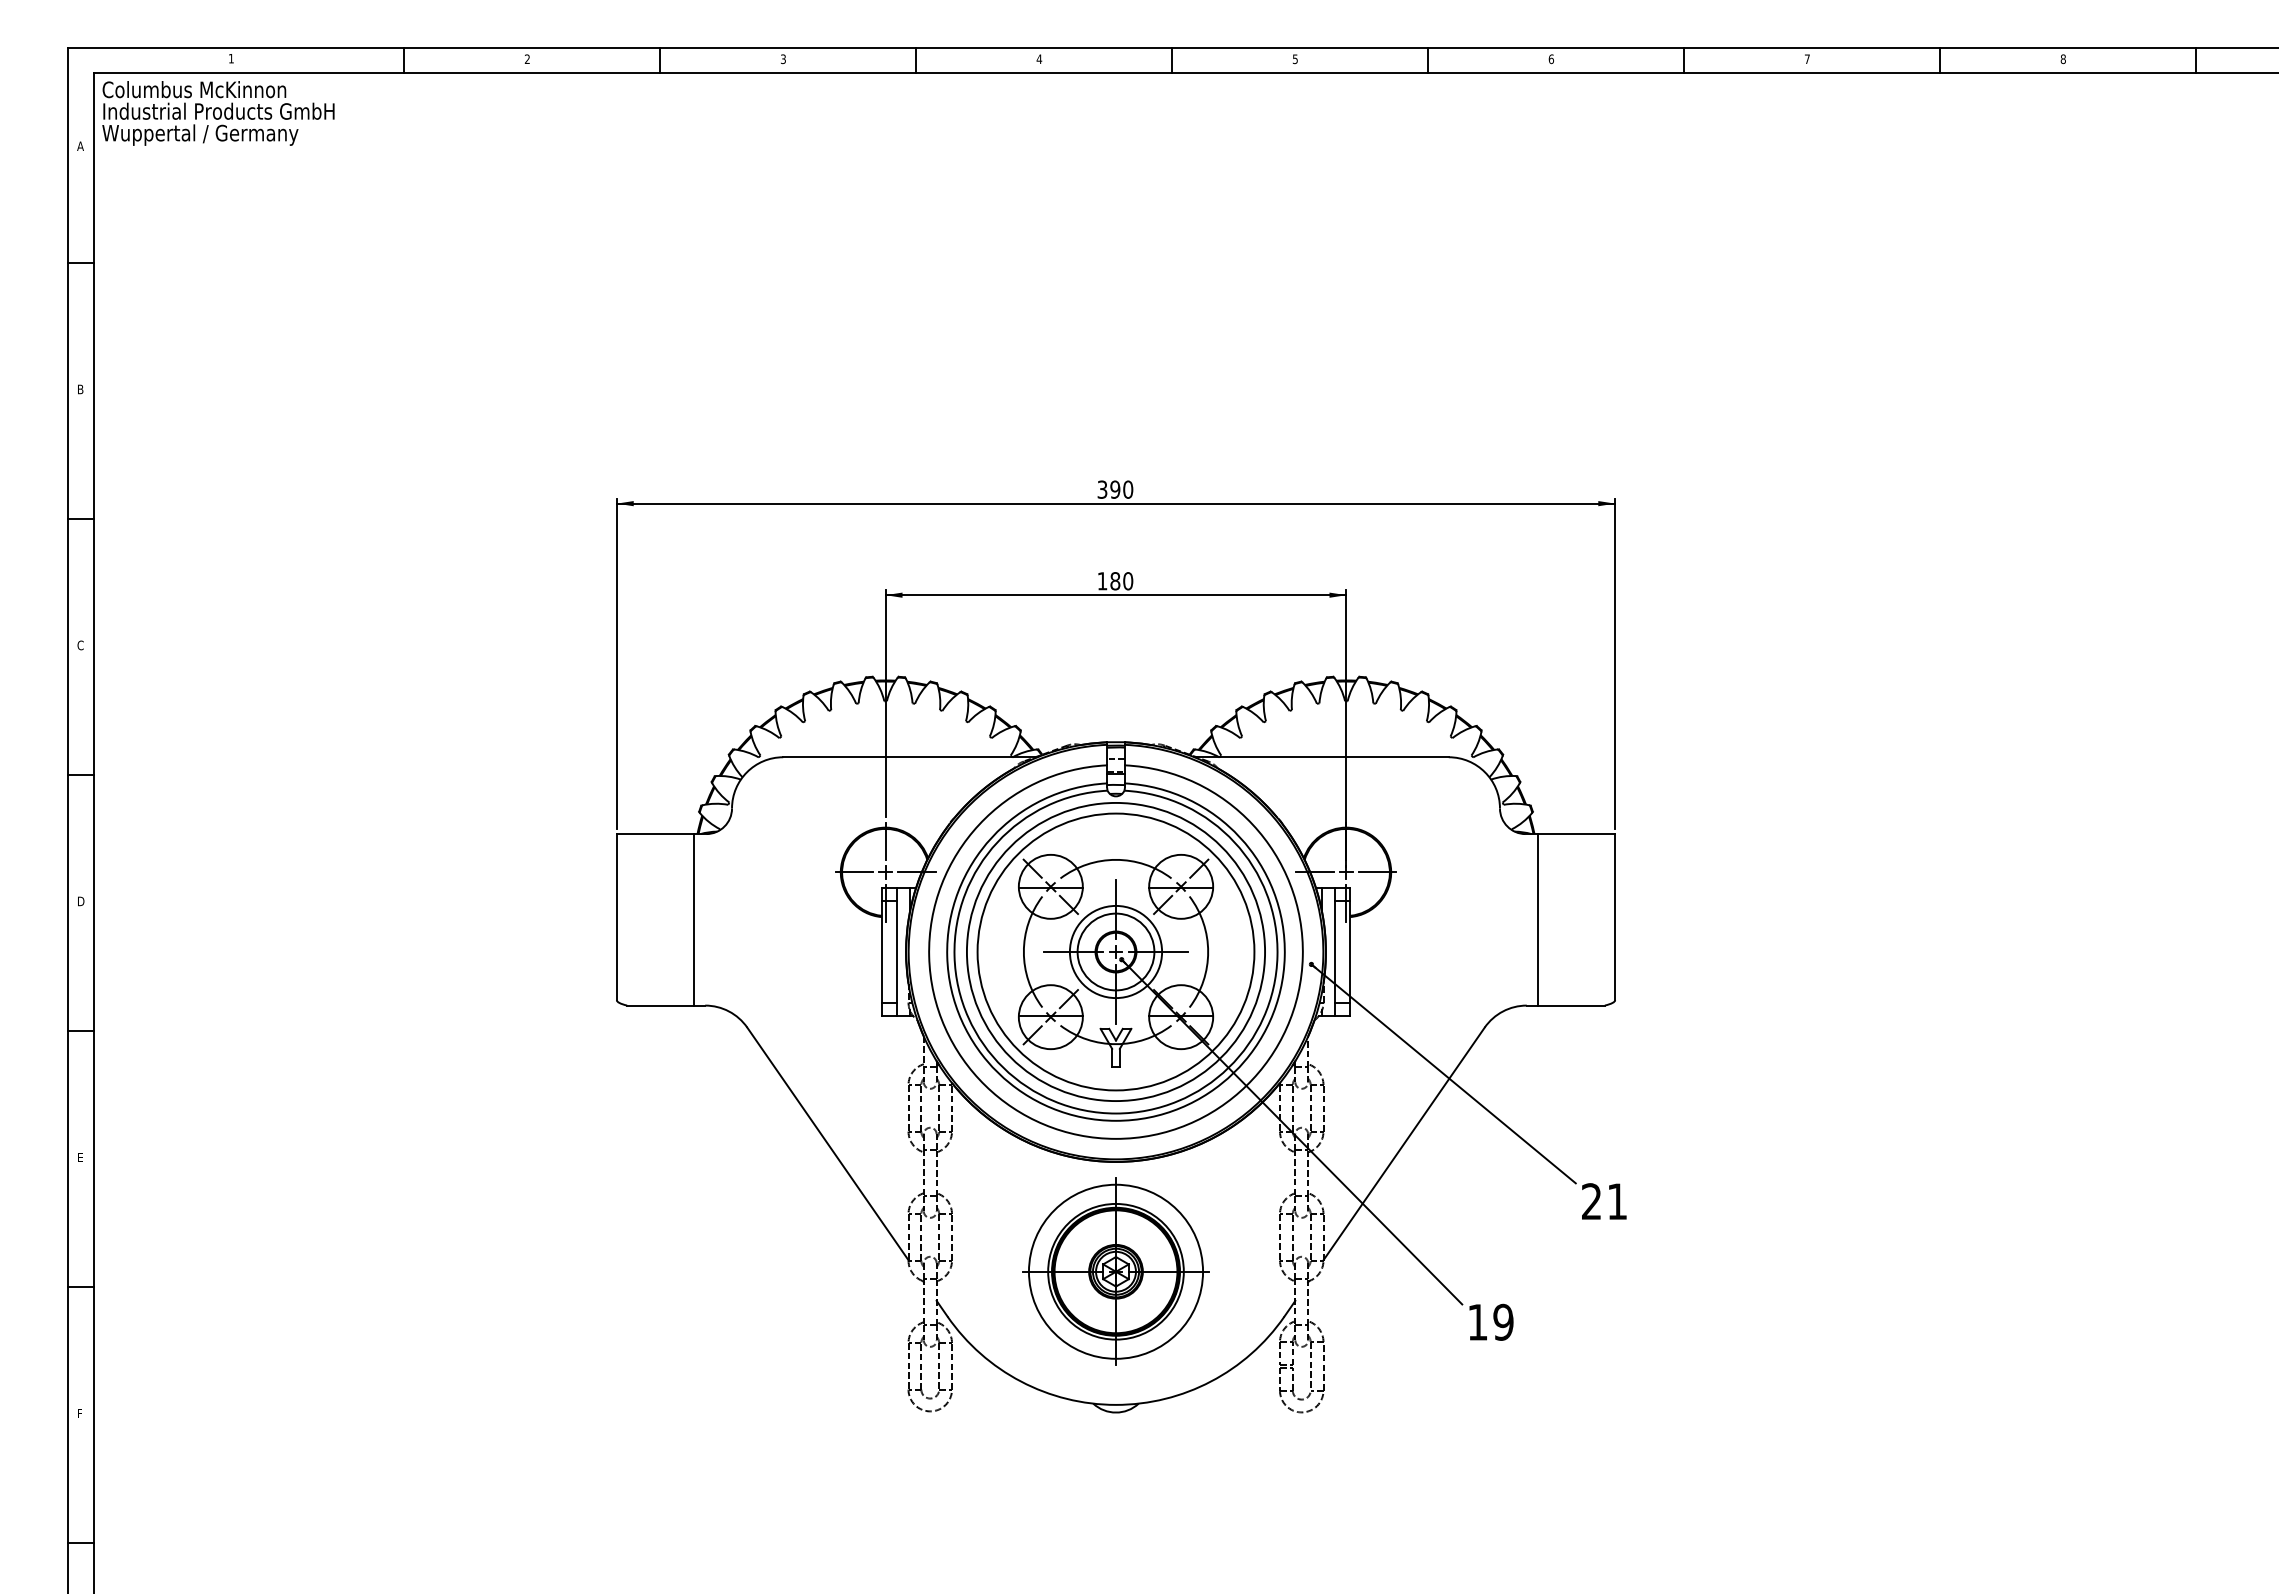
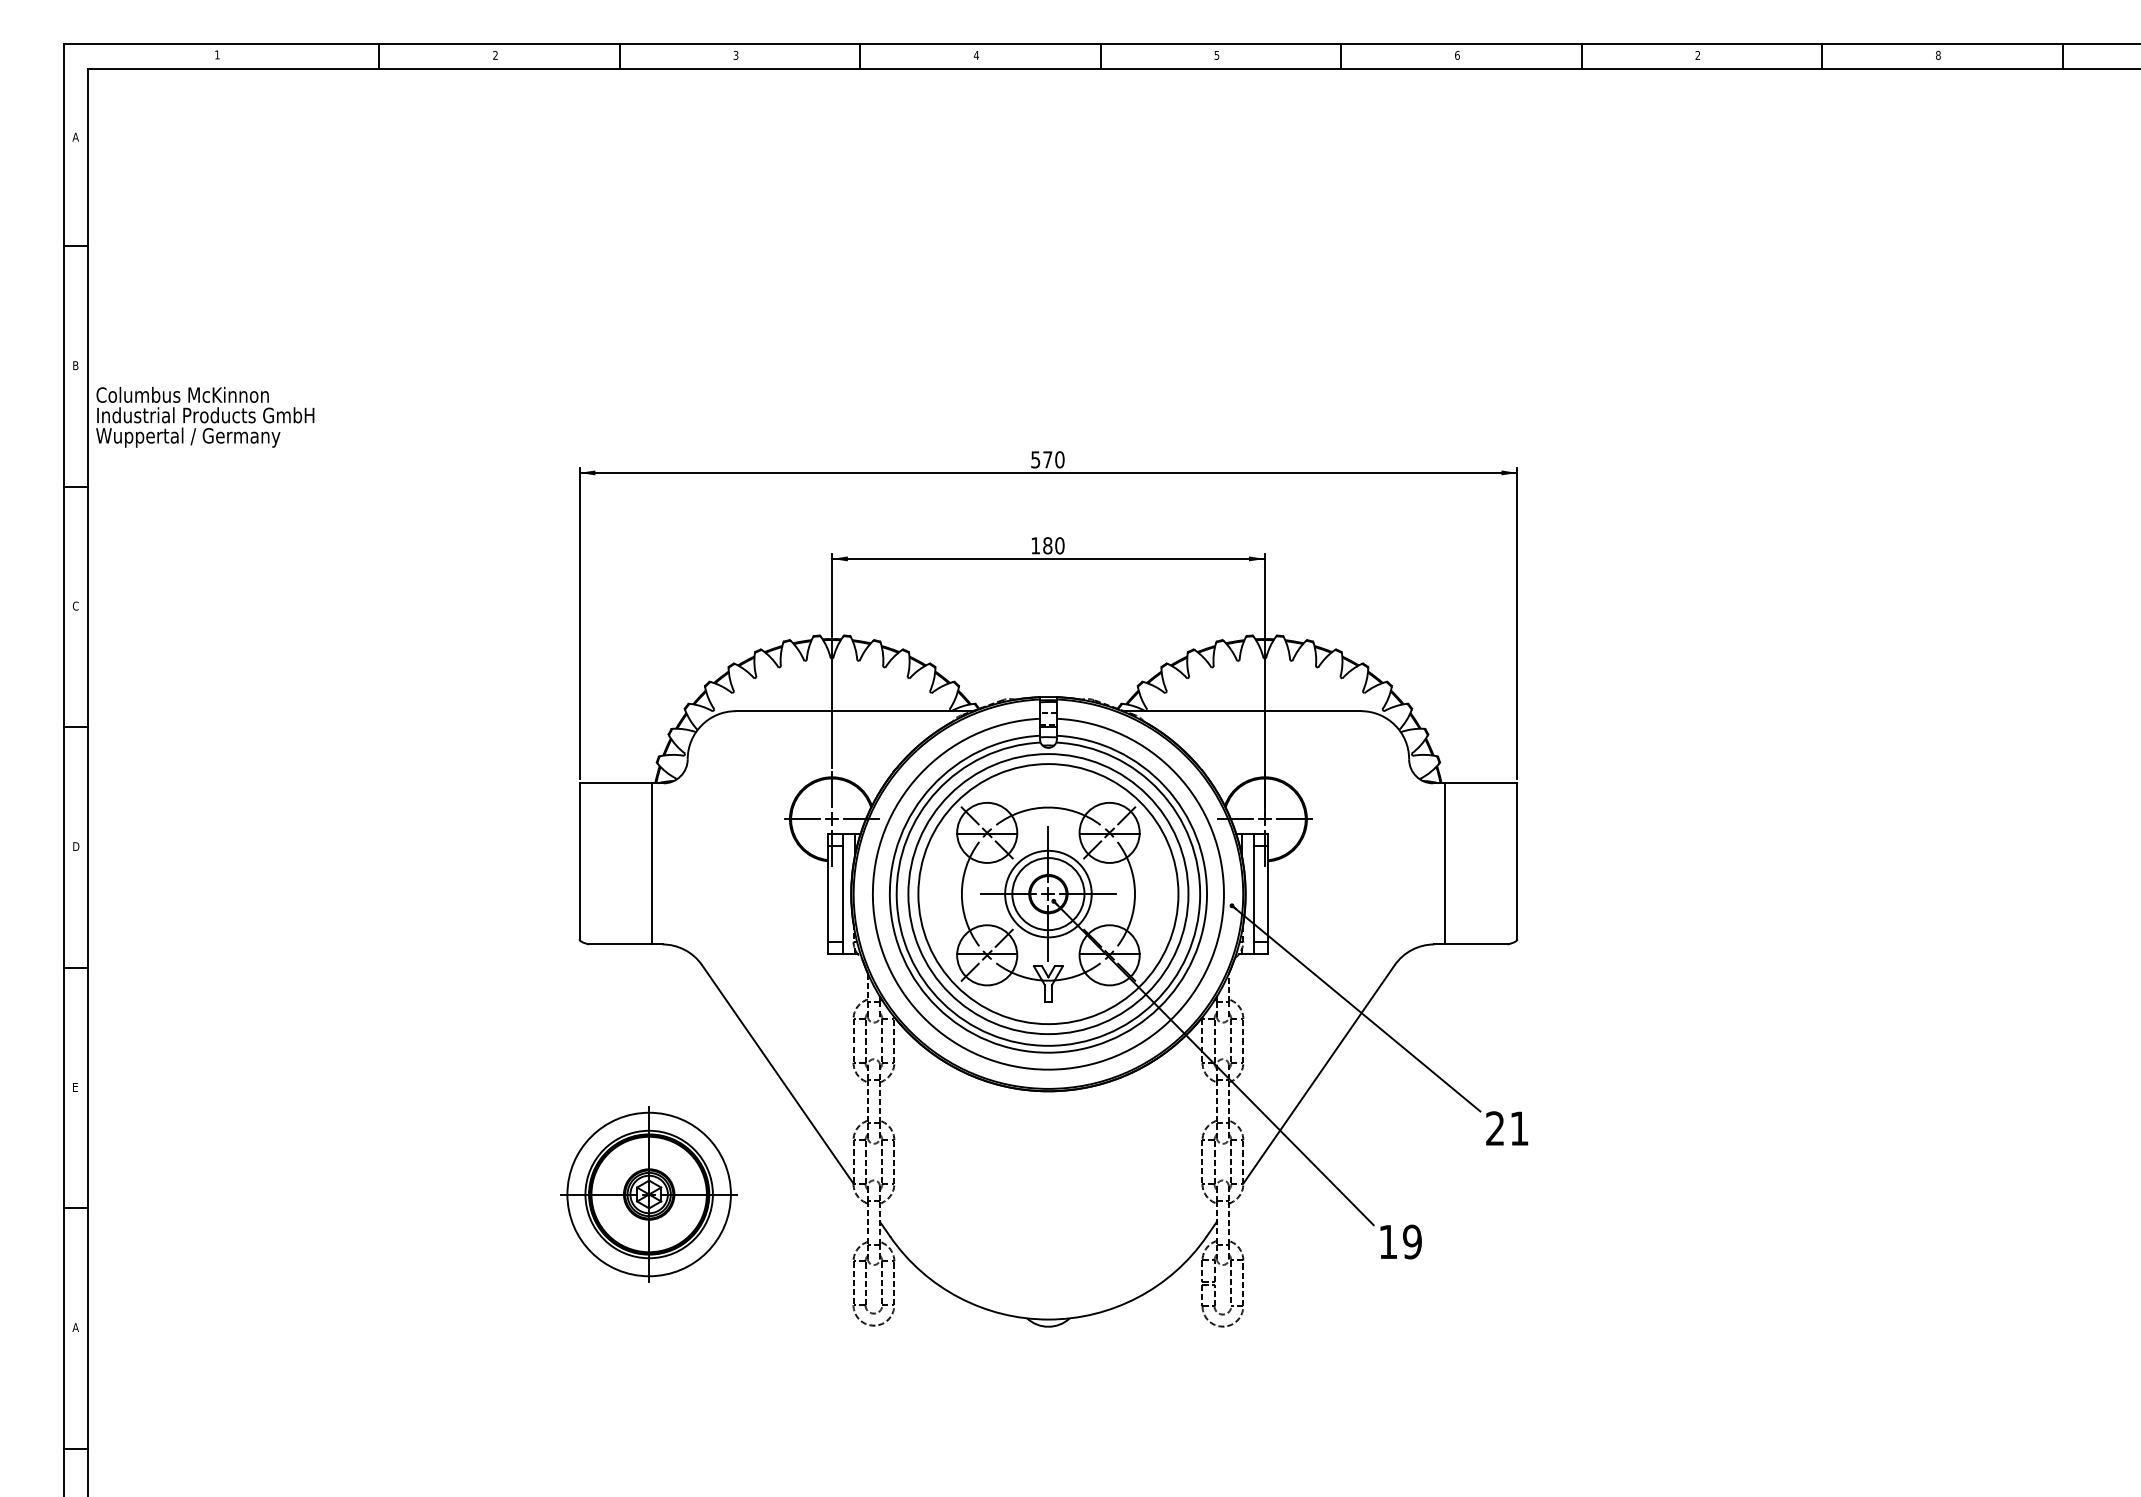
text: (1806, 58) -> (1697, 54), 7 -> 2
text: (218, 113) -> (205, 417), moved
text: (1109, 489) -> (1042, 459), 390 -> 570
part: (1115, 1271) -> (648, 1194), moved
text: (80, 1413) -> (75, 1327), F -> A

